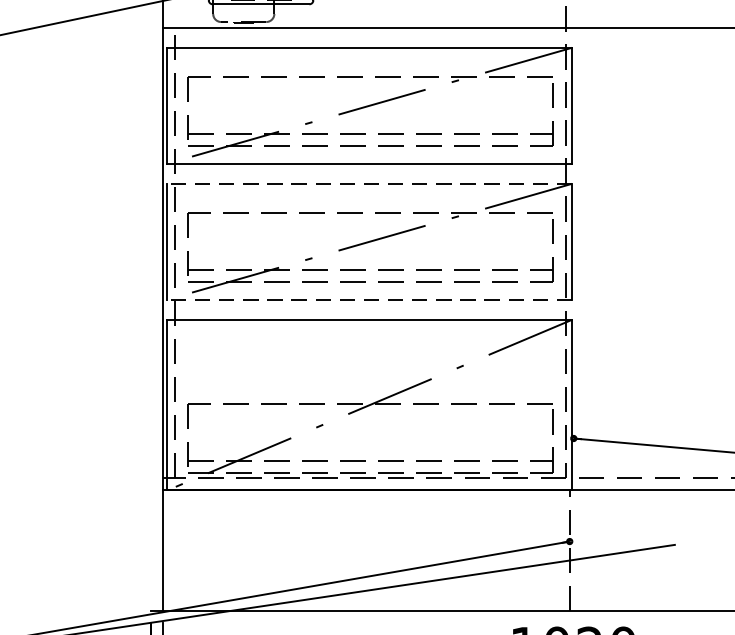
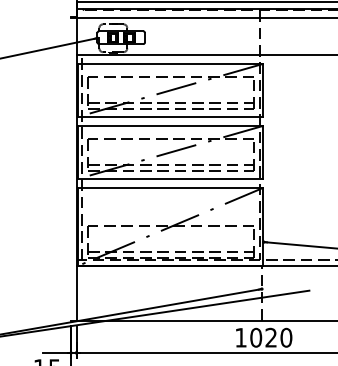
line: (369, 182) -> (170, 125), dashed -> solid
line: (369, 299) -> (170, 178), dashed -> solid

